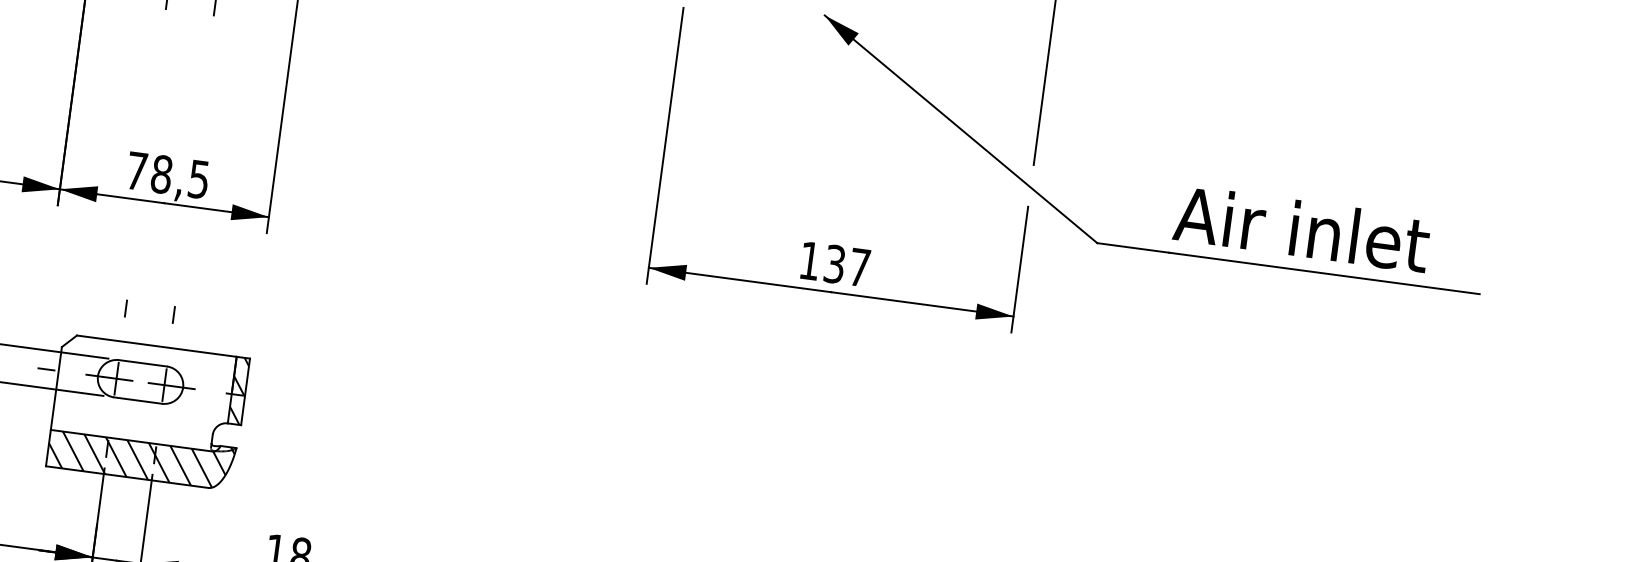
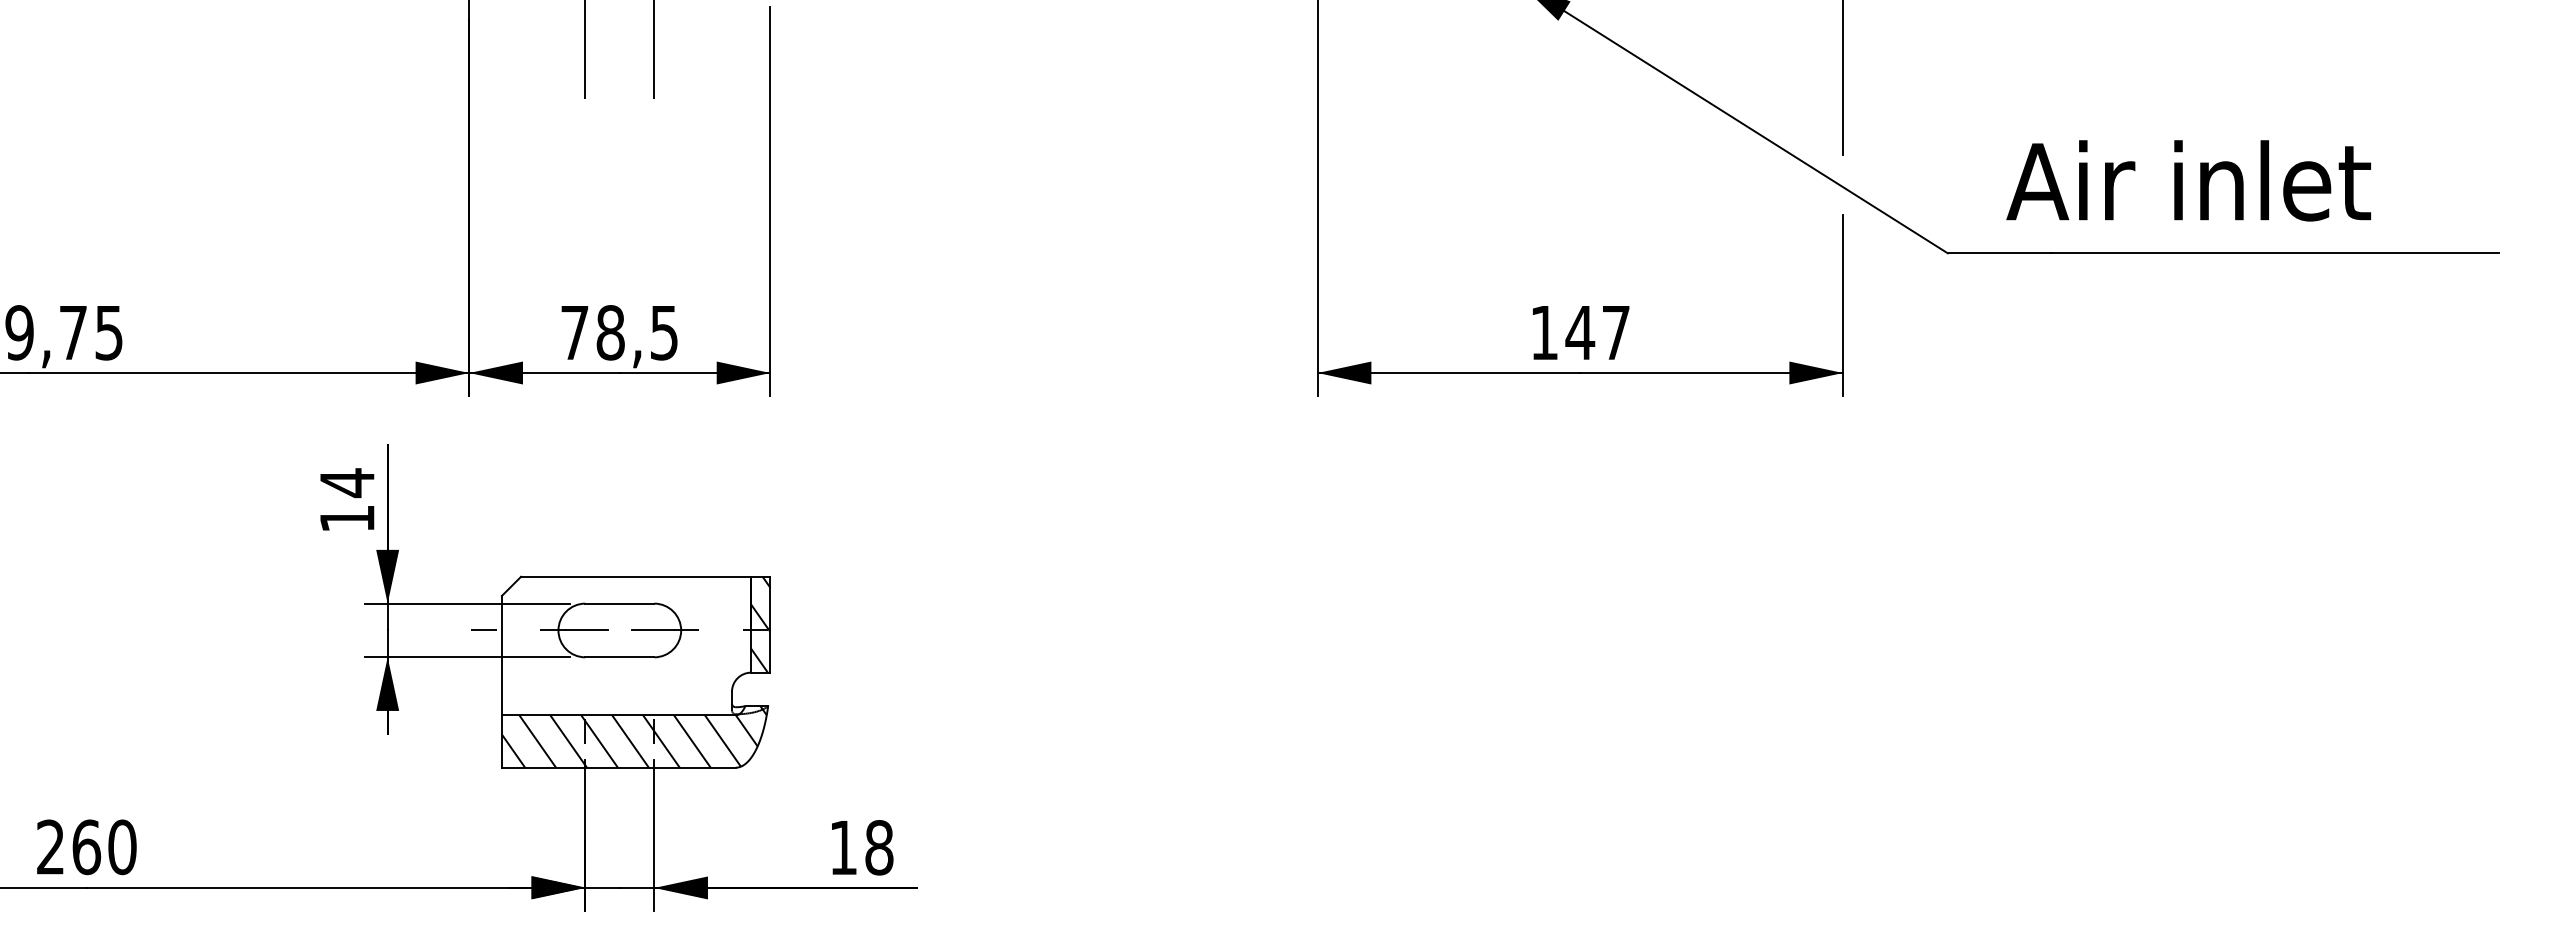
text: (1301, 228) -> (2188, 180), moved
text: (835, 264) -> (1580, 332), 137 -> 147
line: (126, 308) -> (585, 529), removed
line: (173, 315) -> (654, 529), removed
line: (116, 378) -> (585, 630), removed
line: (164, 385) -> (654, 630), removed

